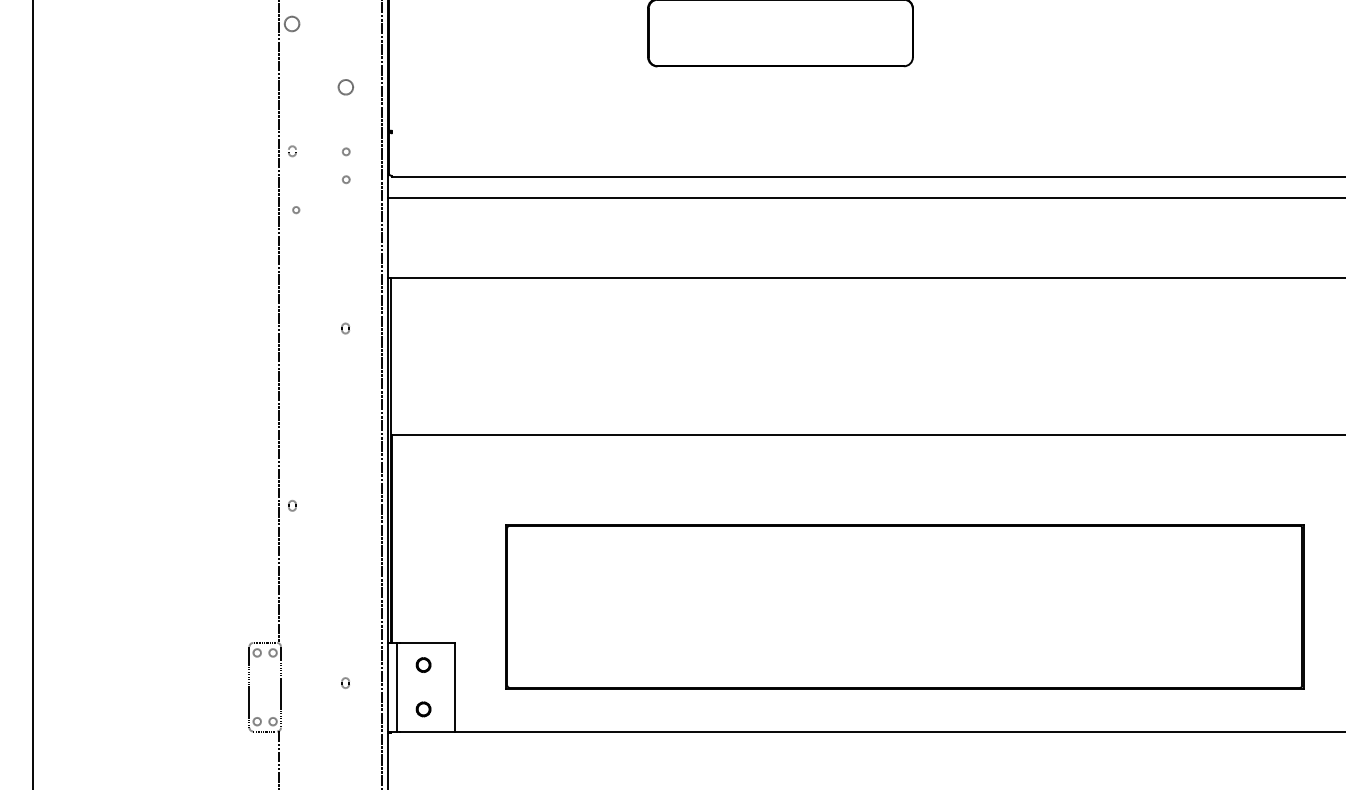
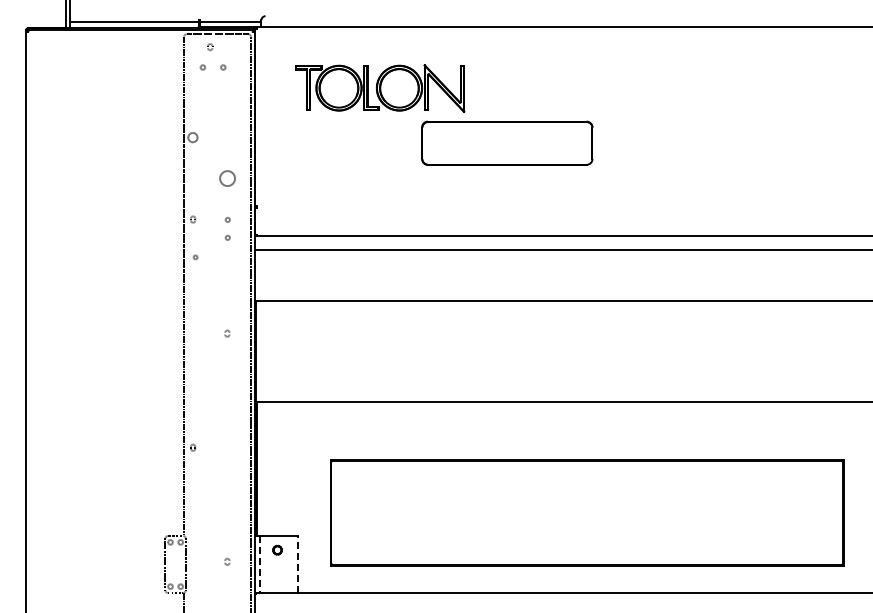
circle: (345, 85) -> (227, 177), size x1.6
line: (397, 687) -> (260, 564), solid -> dashed
line: (454, 687) -> (297, 564), solid -> dashed
part: (423, 709) -> (277, 578), removed

